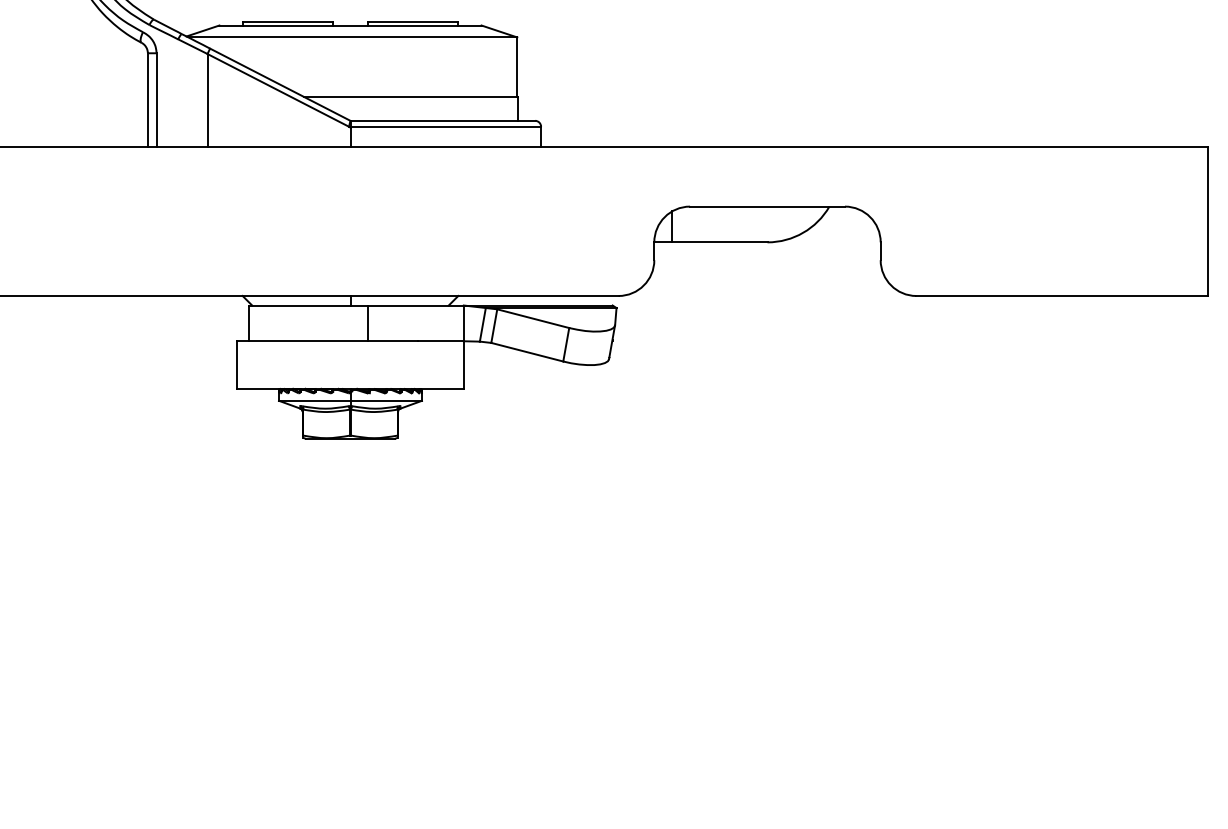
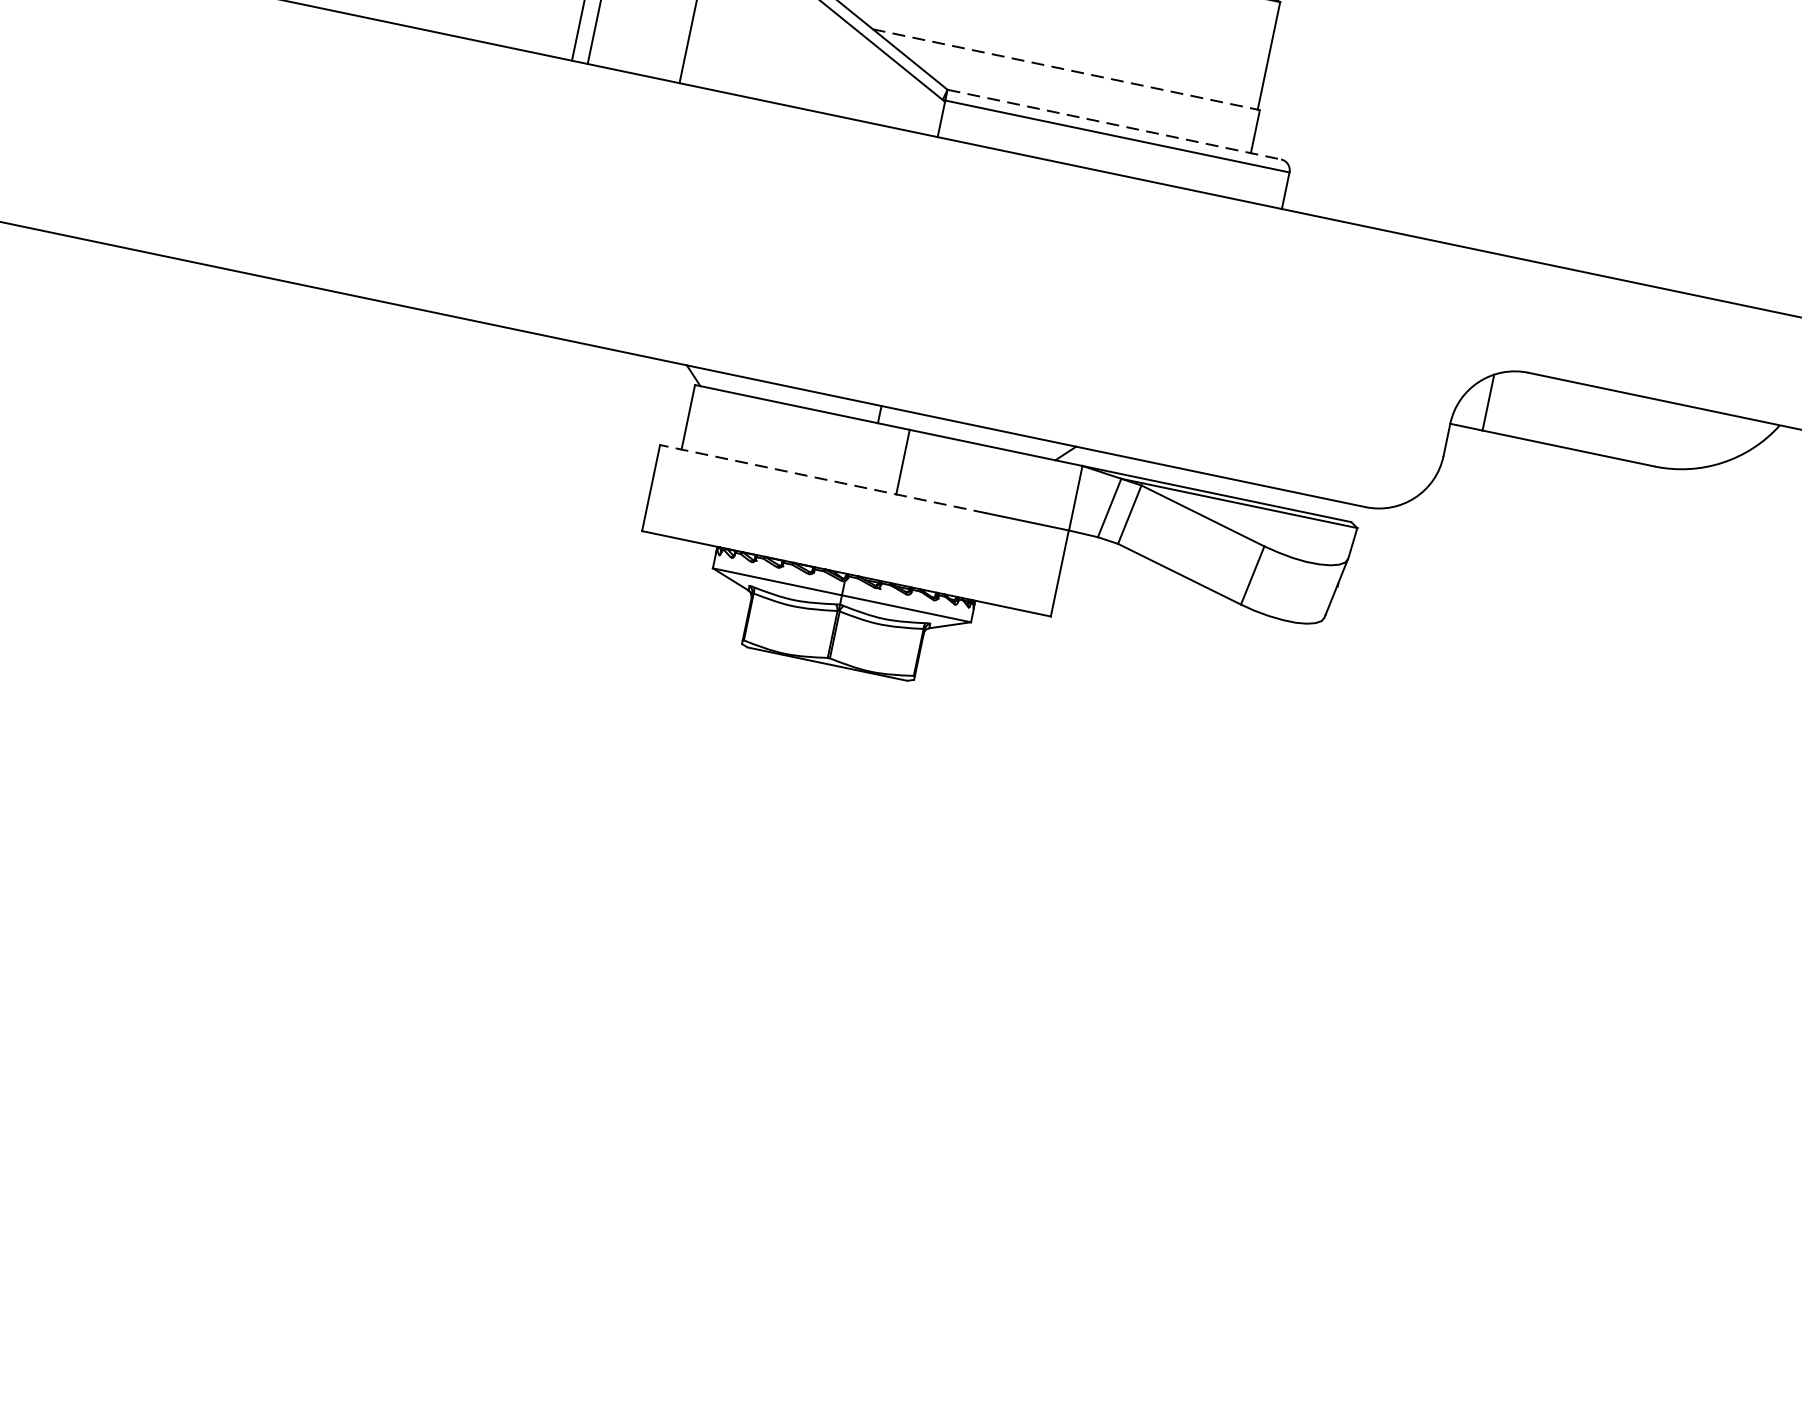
line: (411, 97) -> (1066, 70), solid -> dashed
line: (443, 120) -> (1115, 124), solid -> dashed
line: (327, 341) -> (822, 479), solid -> dashed

